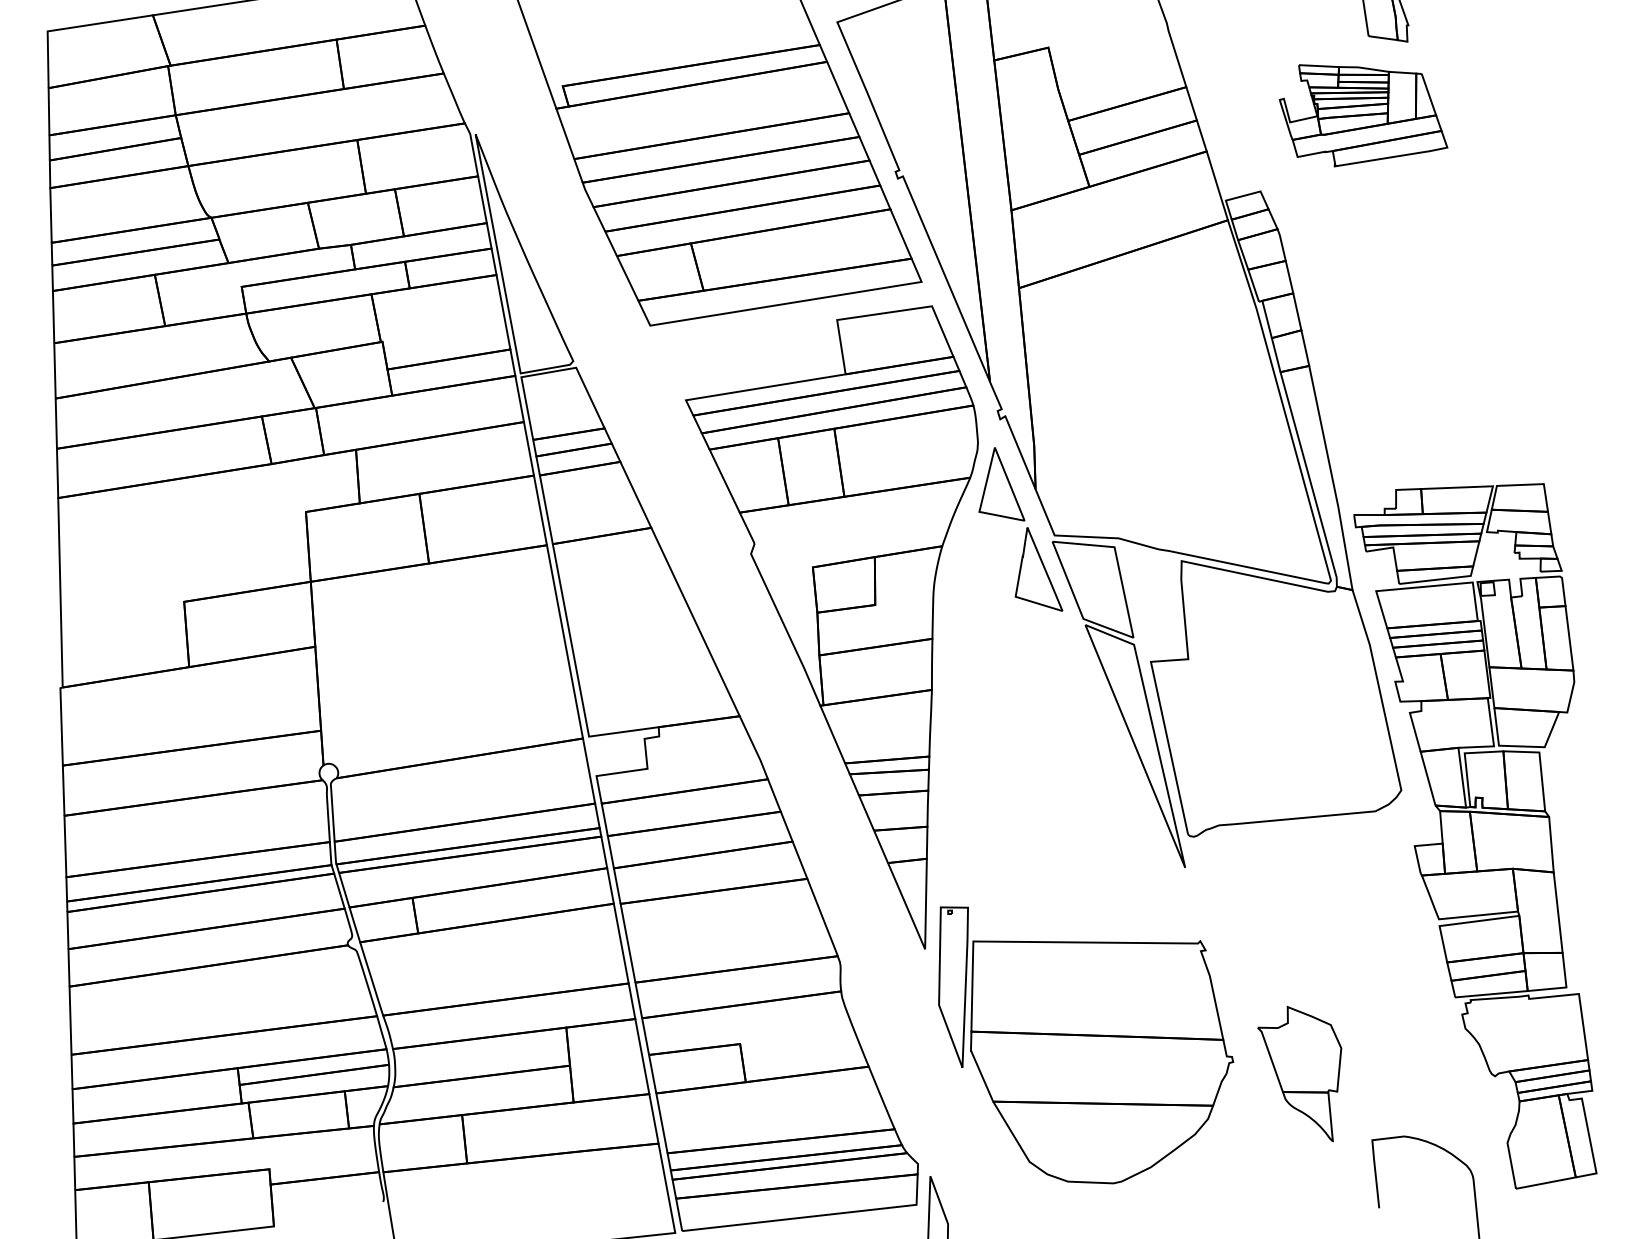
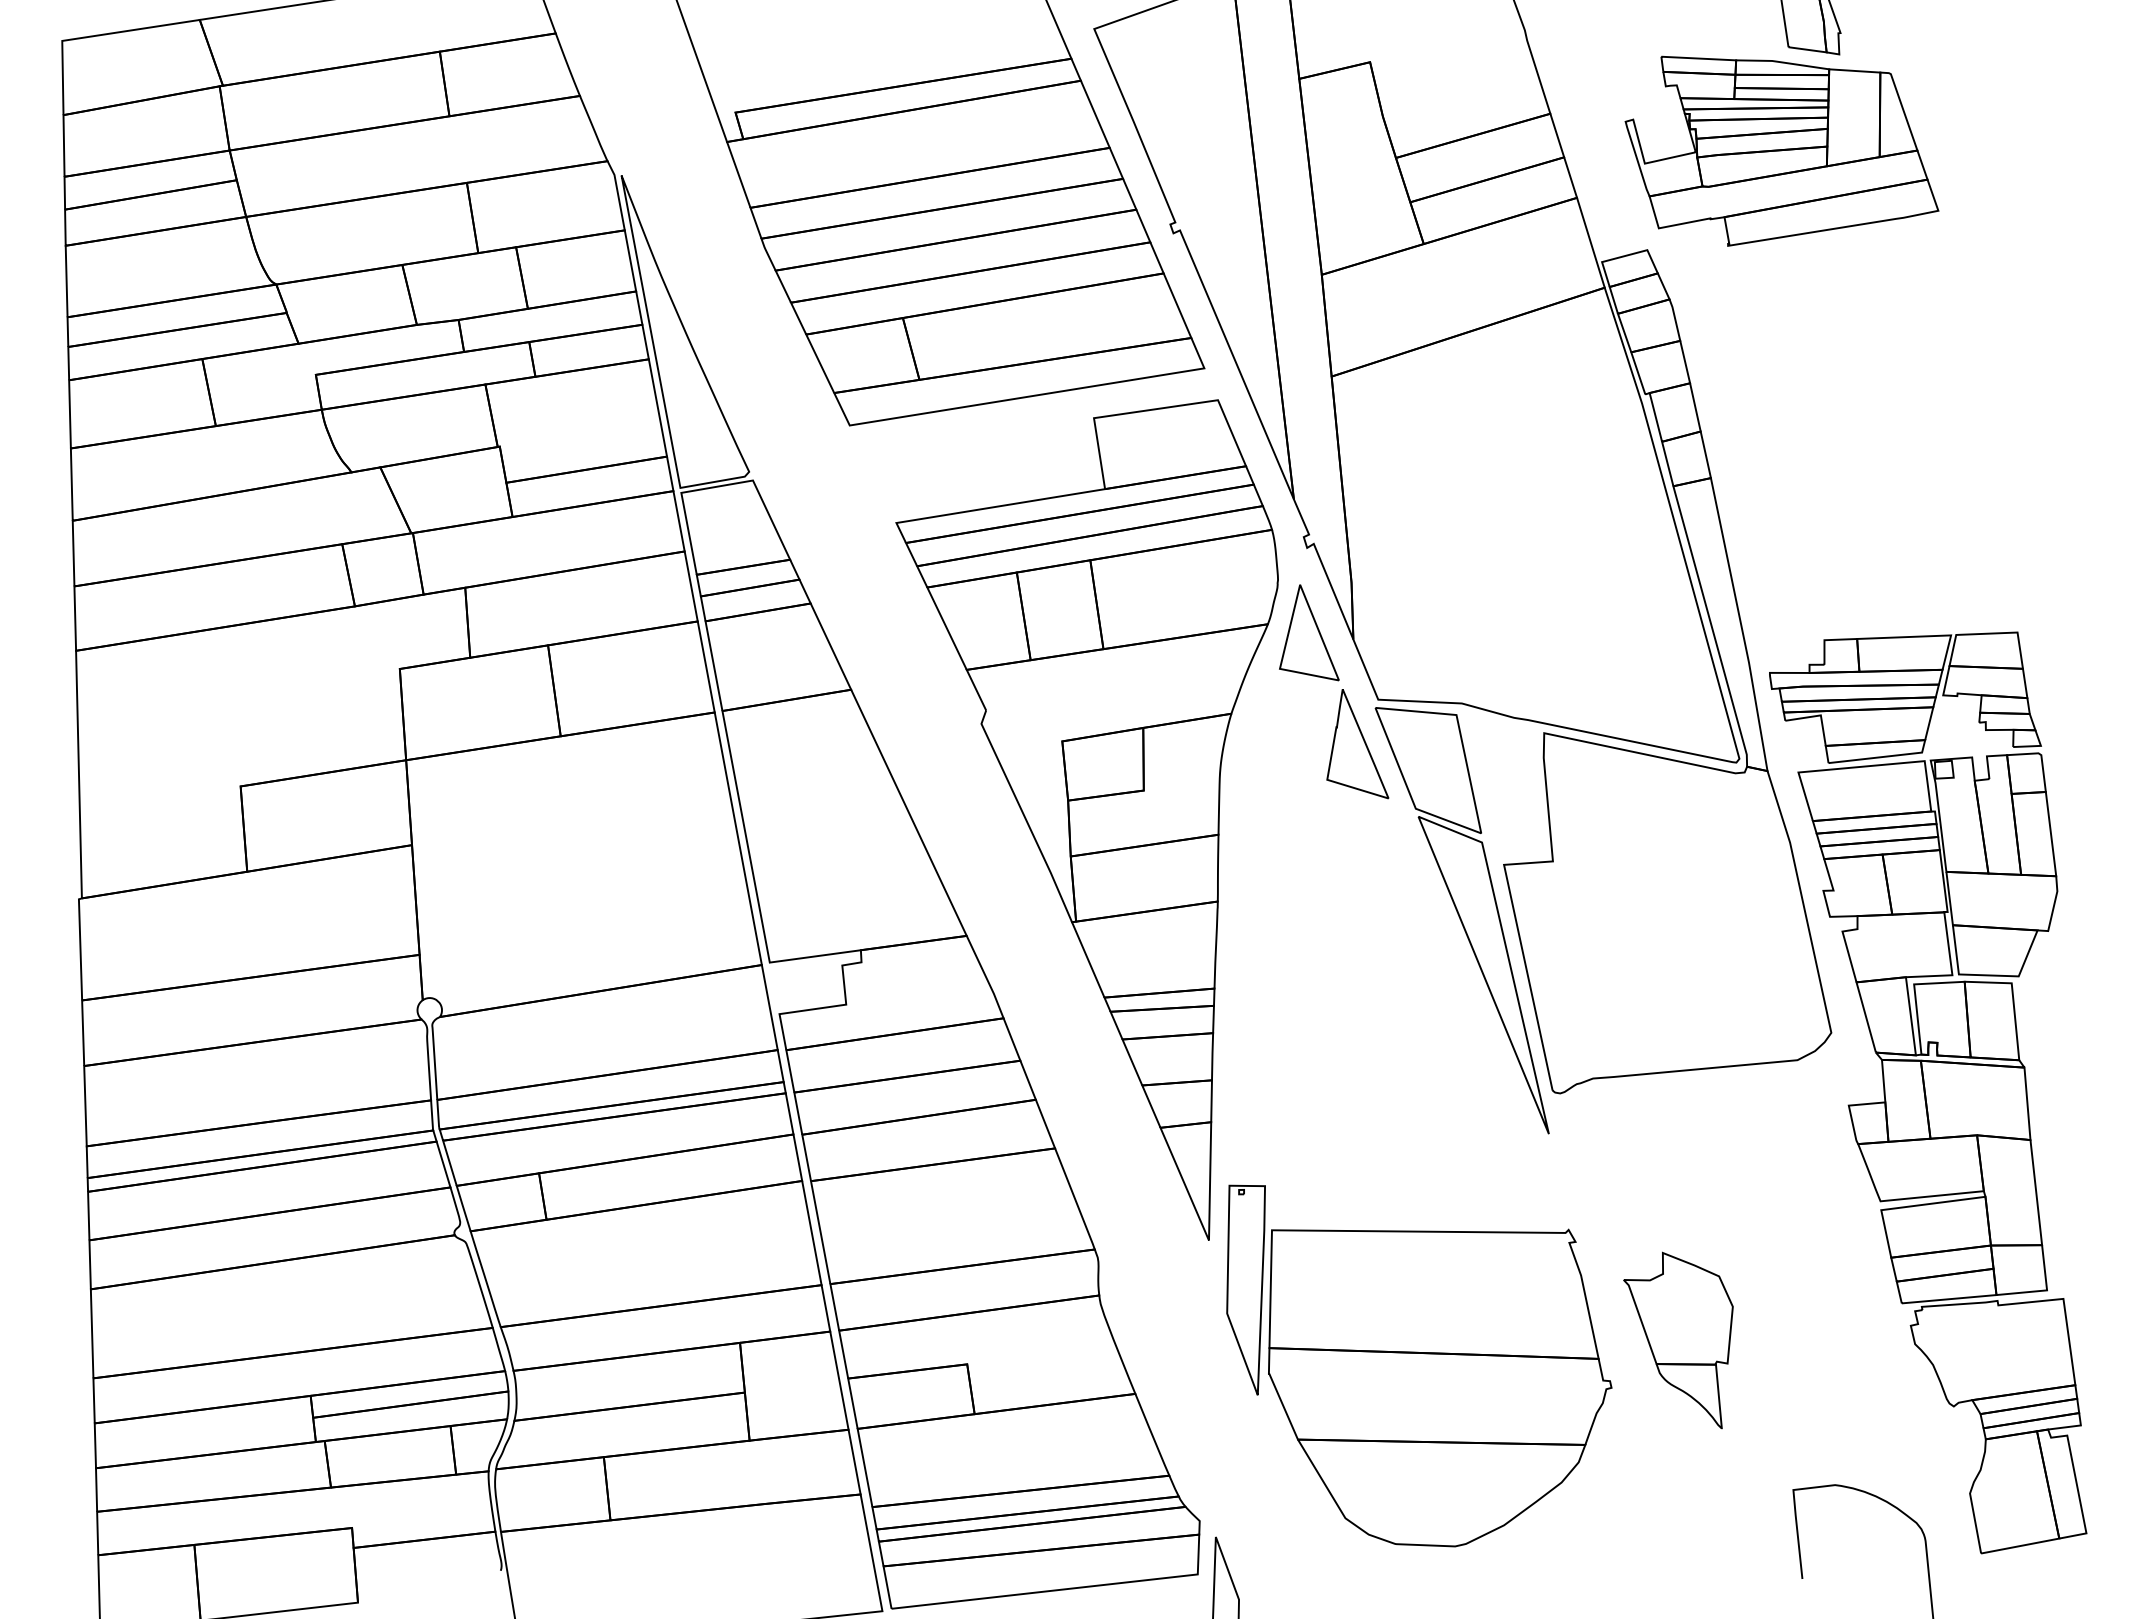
part: (1363, 115) -> (1781, 150), size x1.43
part: (1299, 1074) -> (1678, 1340), moved

